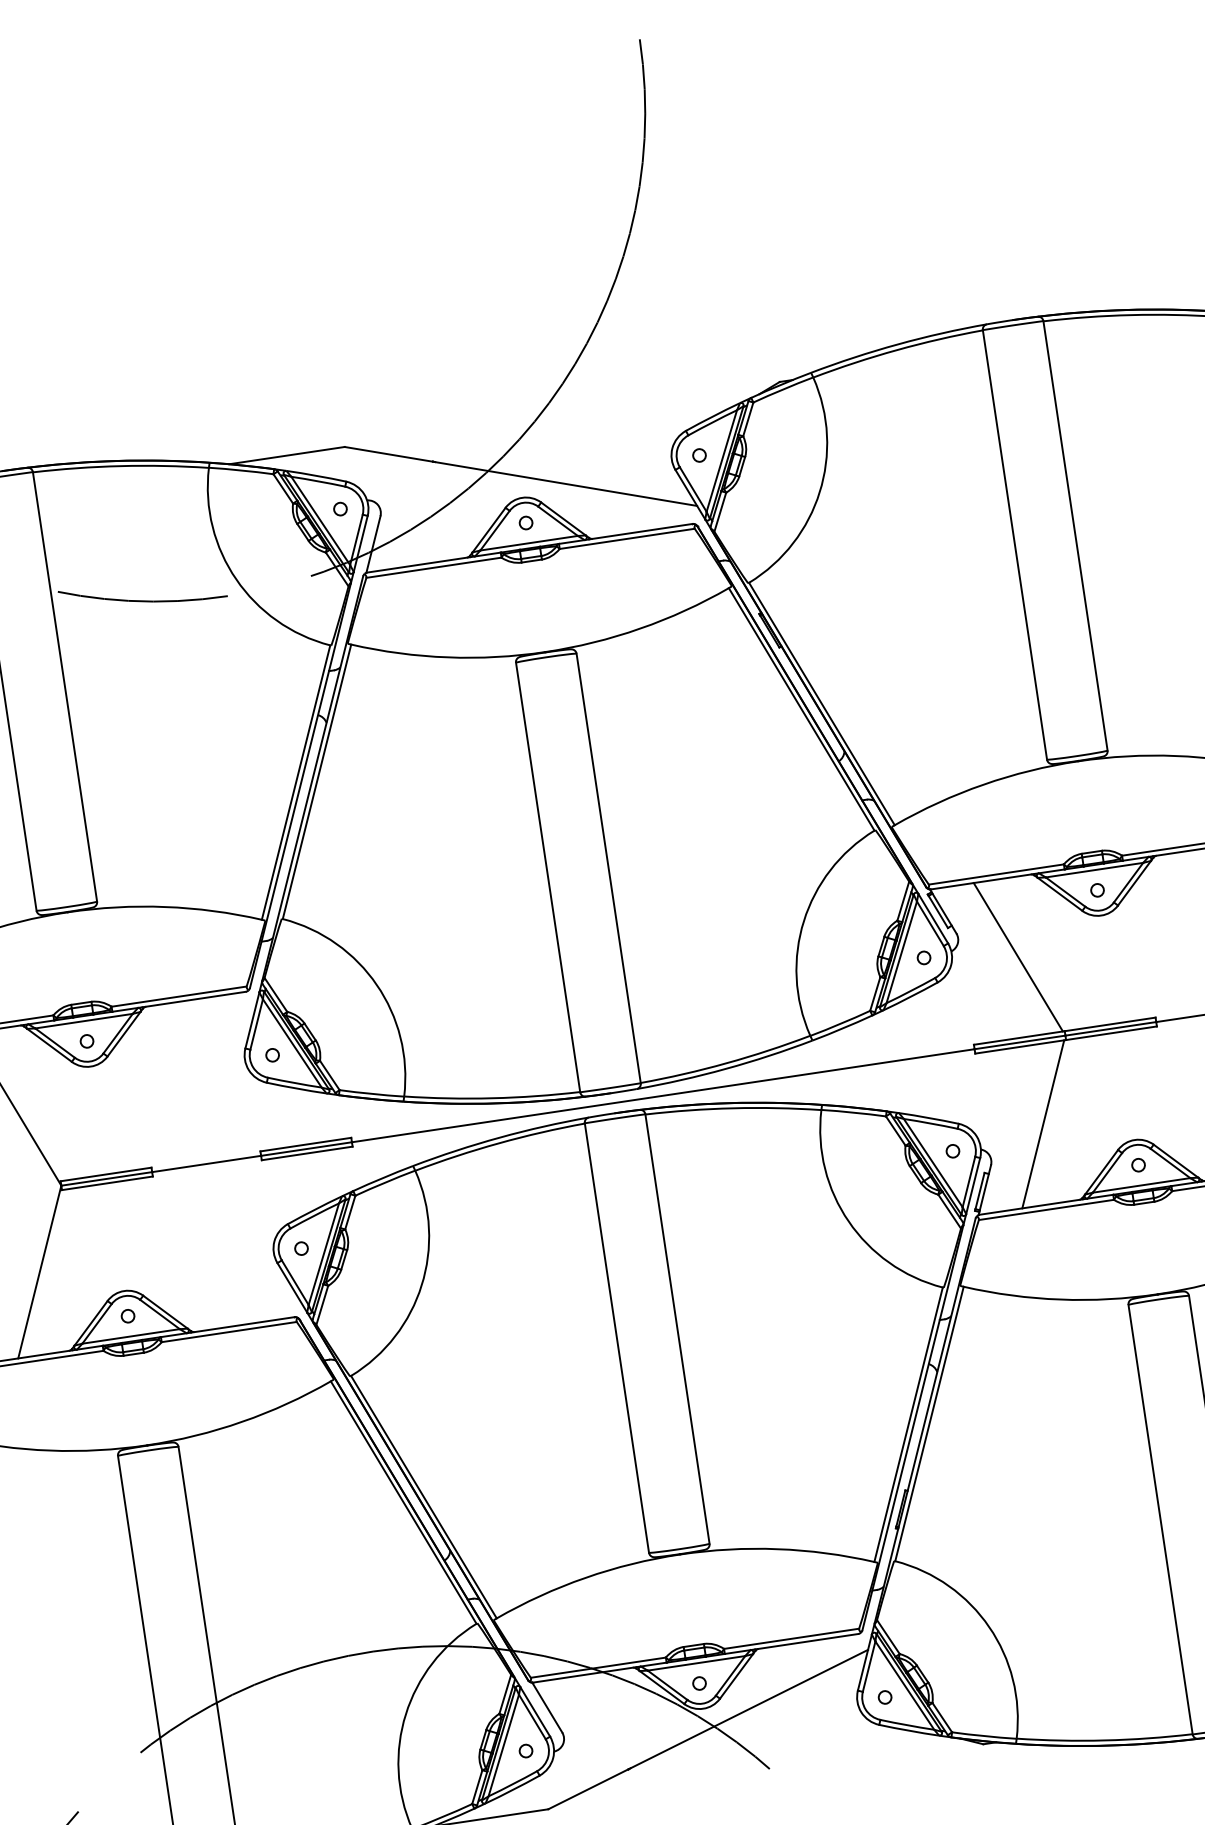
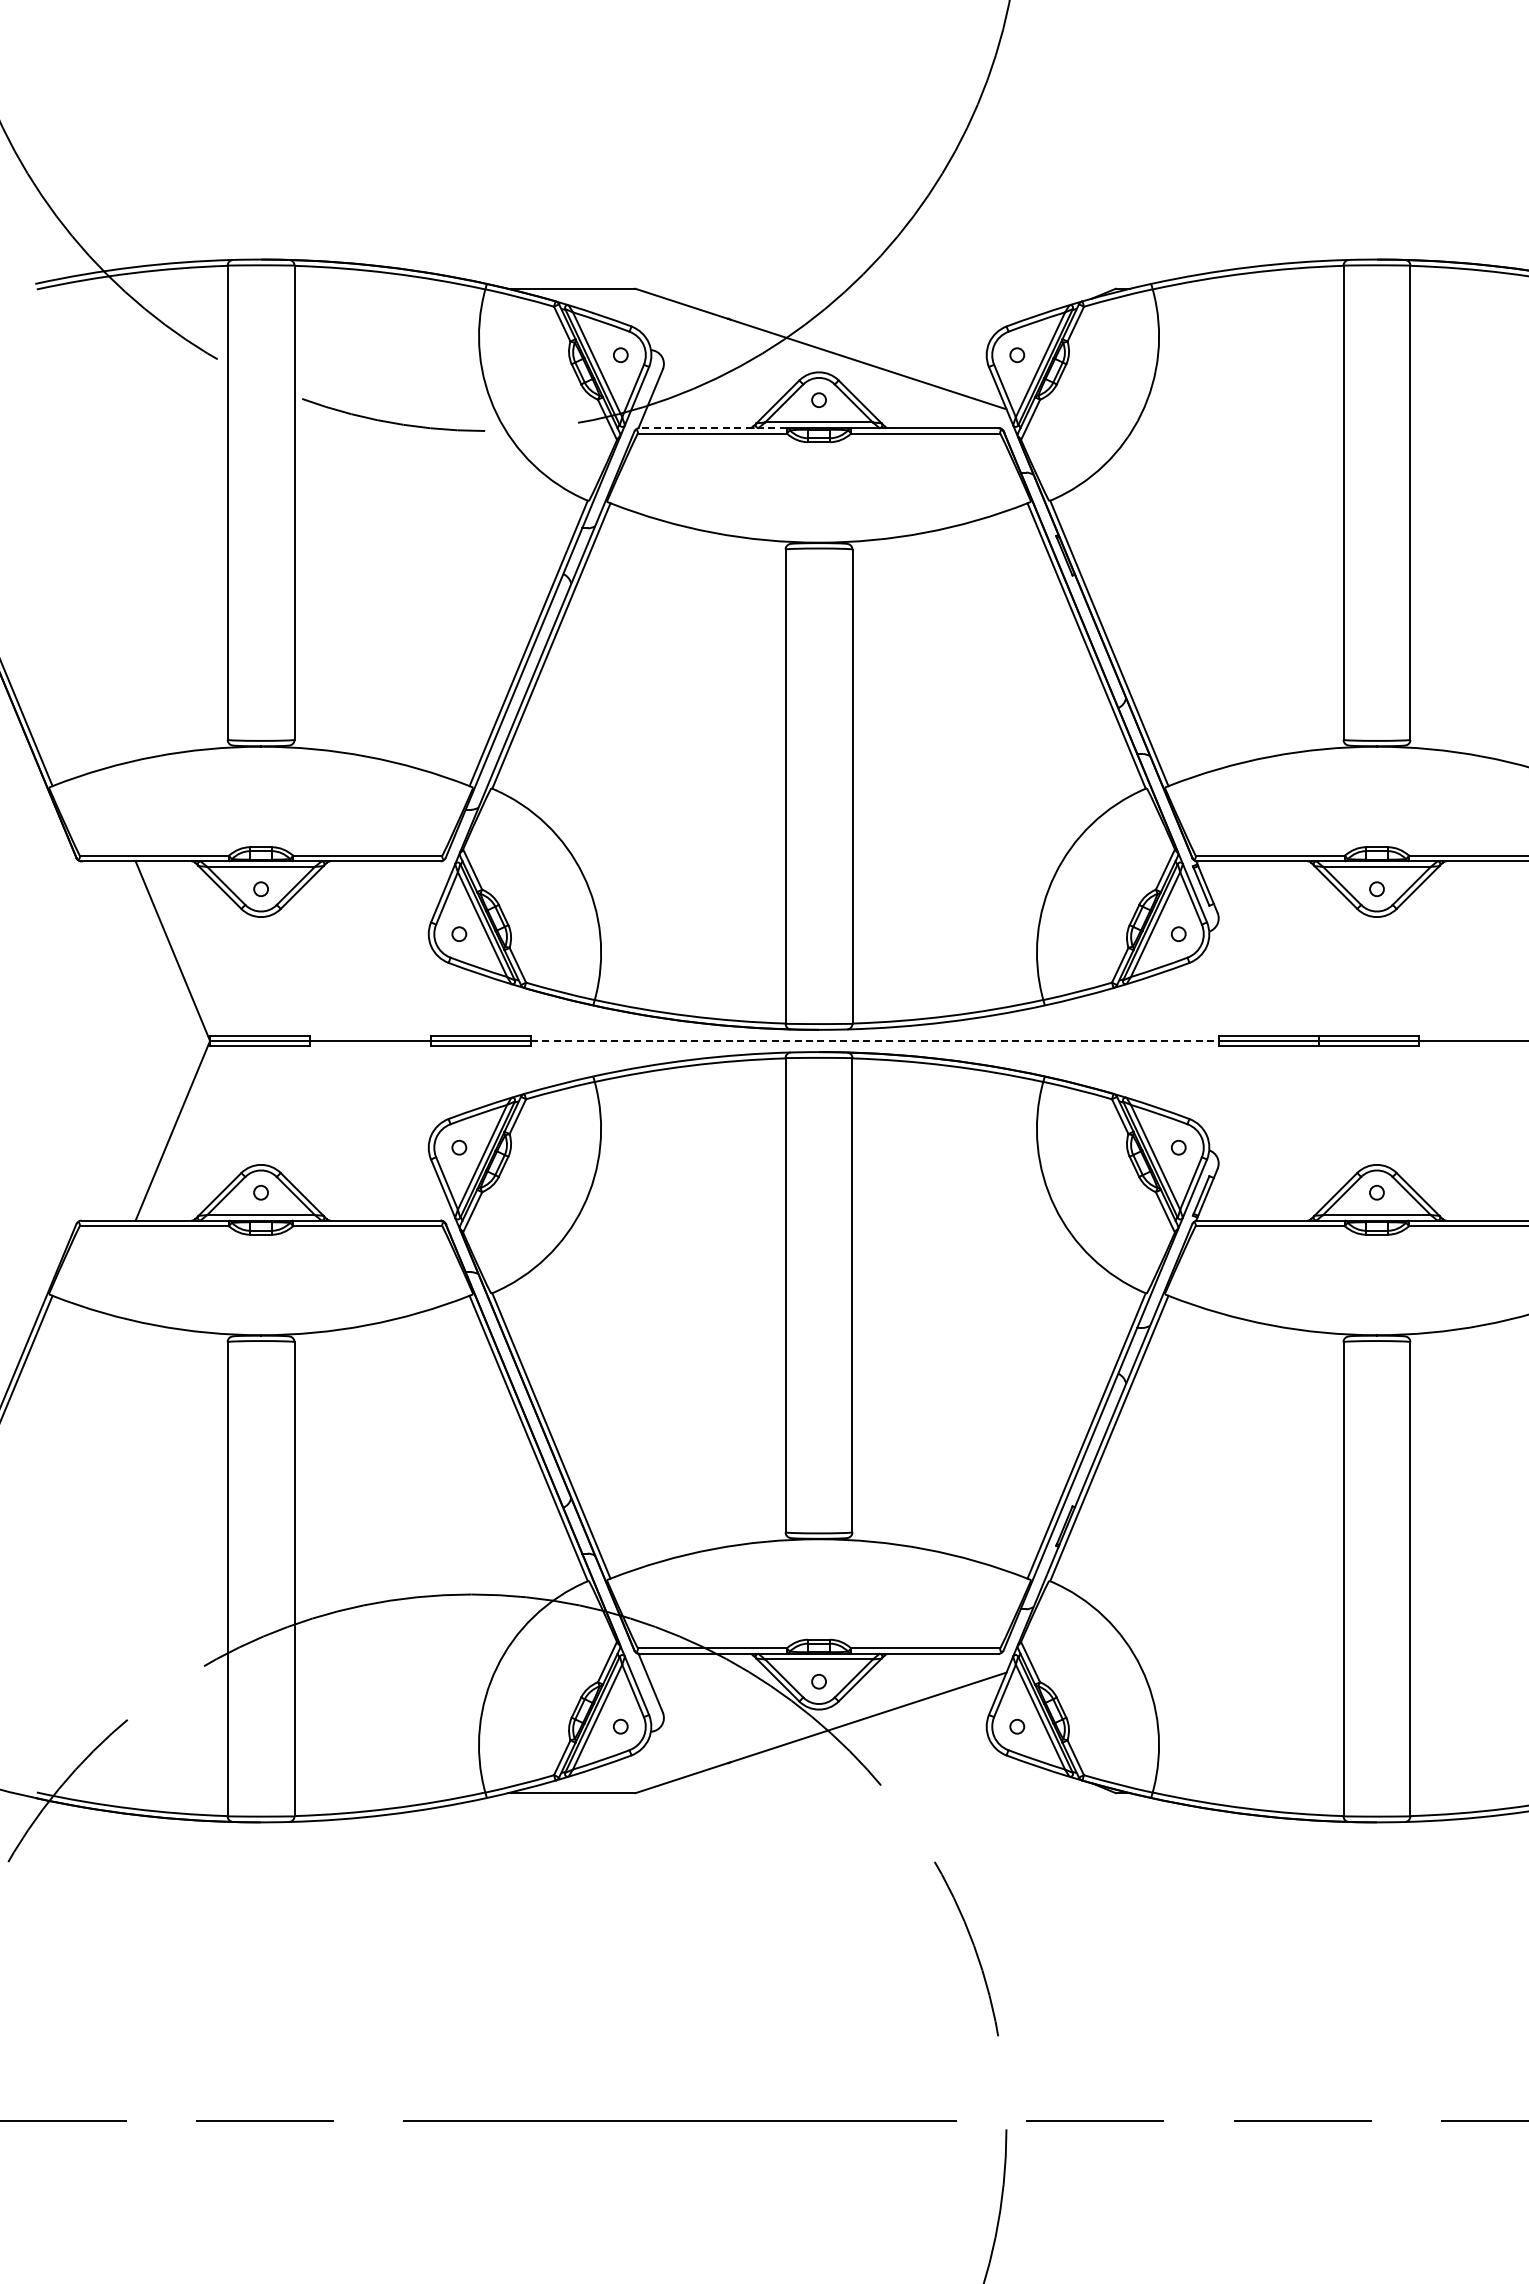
line: (434, 562) -> (713, 428), solid -> dashed
line: (1018, 957) -> (1280, 948), removed
line: (662, 1095) -> (874, 1040), solid -> dashed
line: (1043, 1123) -> (1280, 1132), removed

